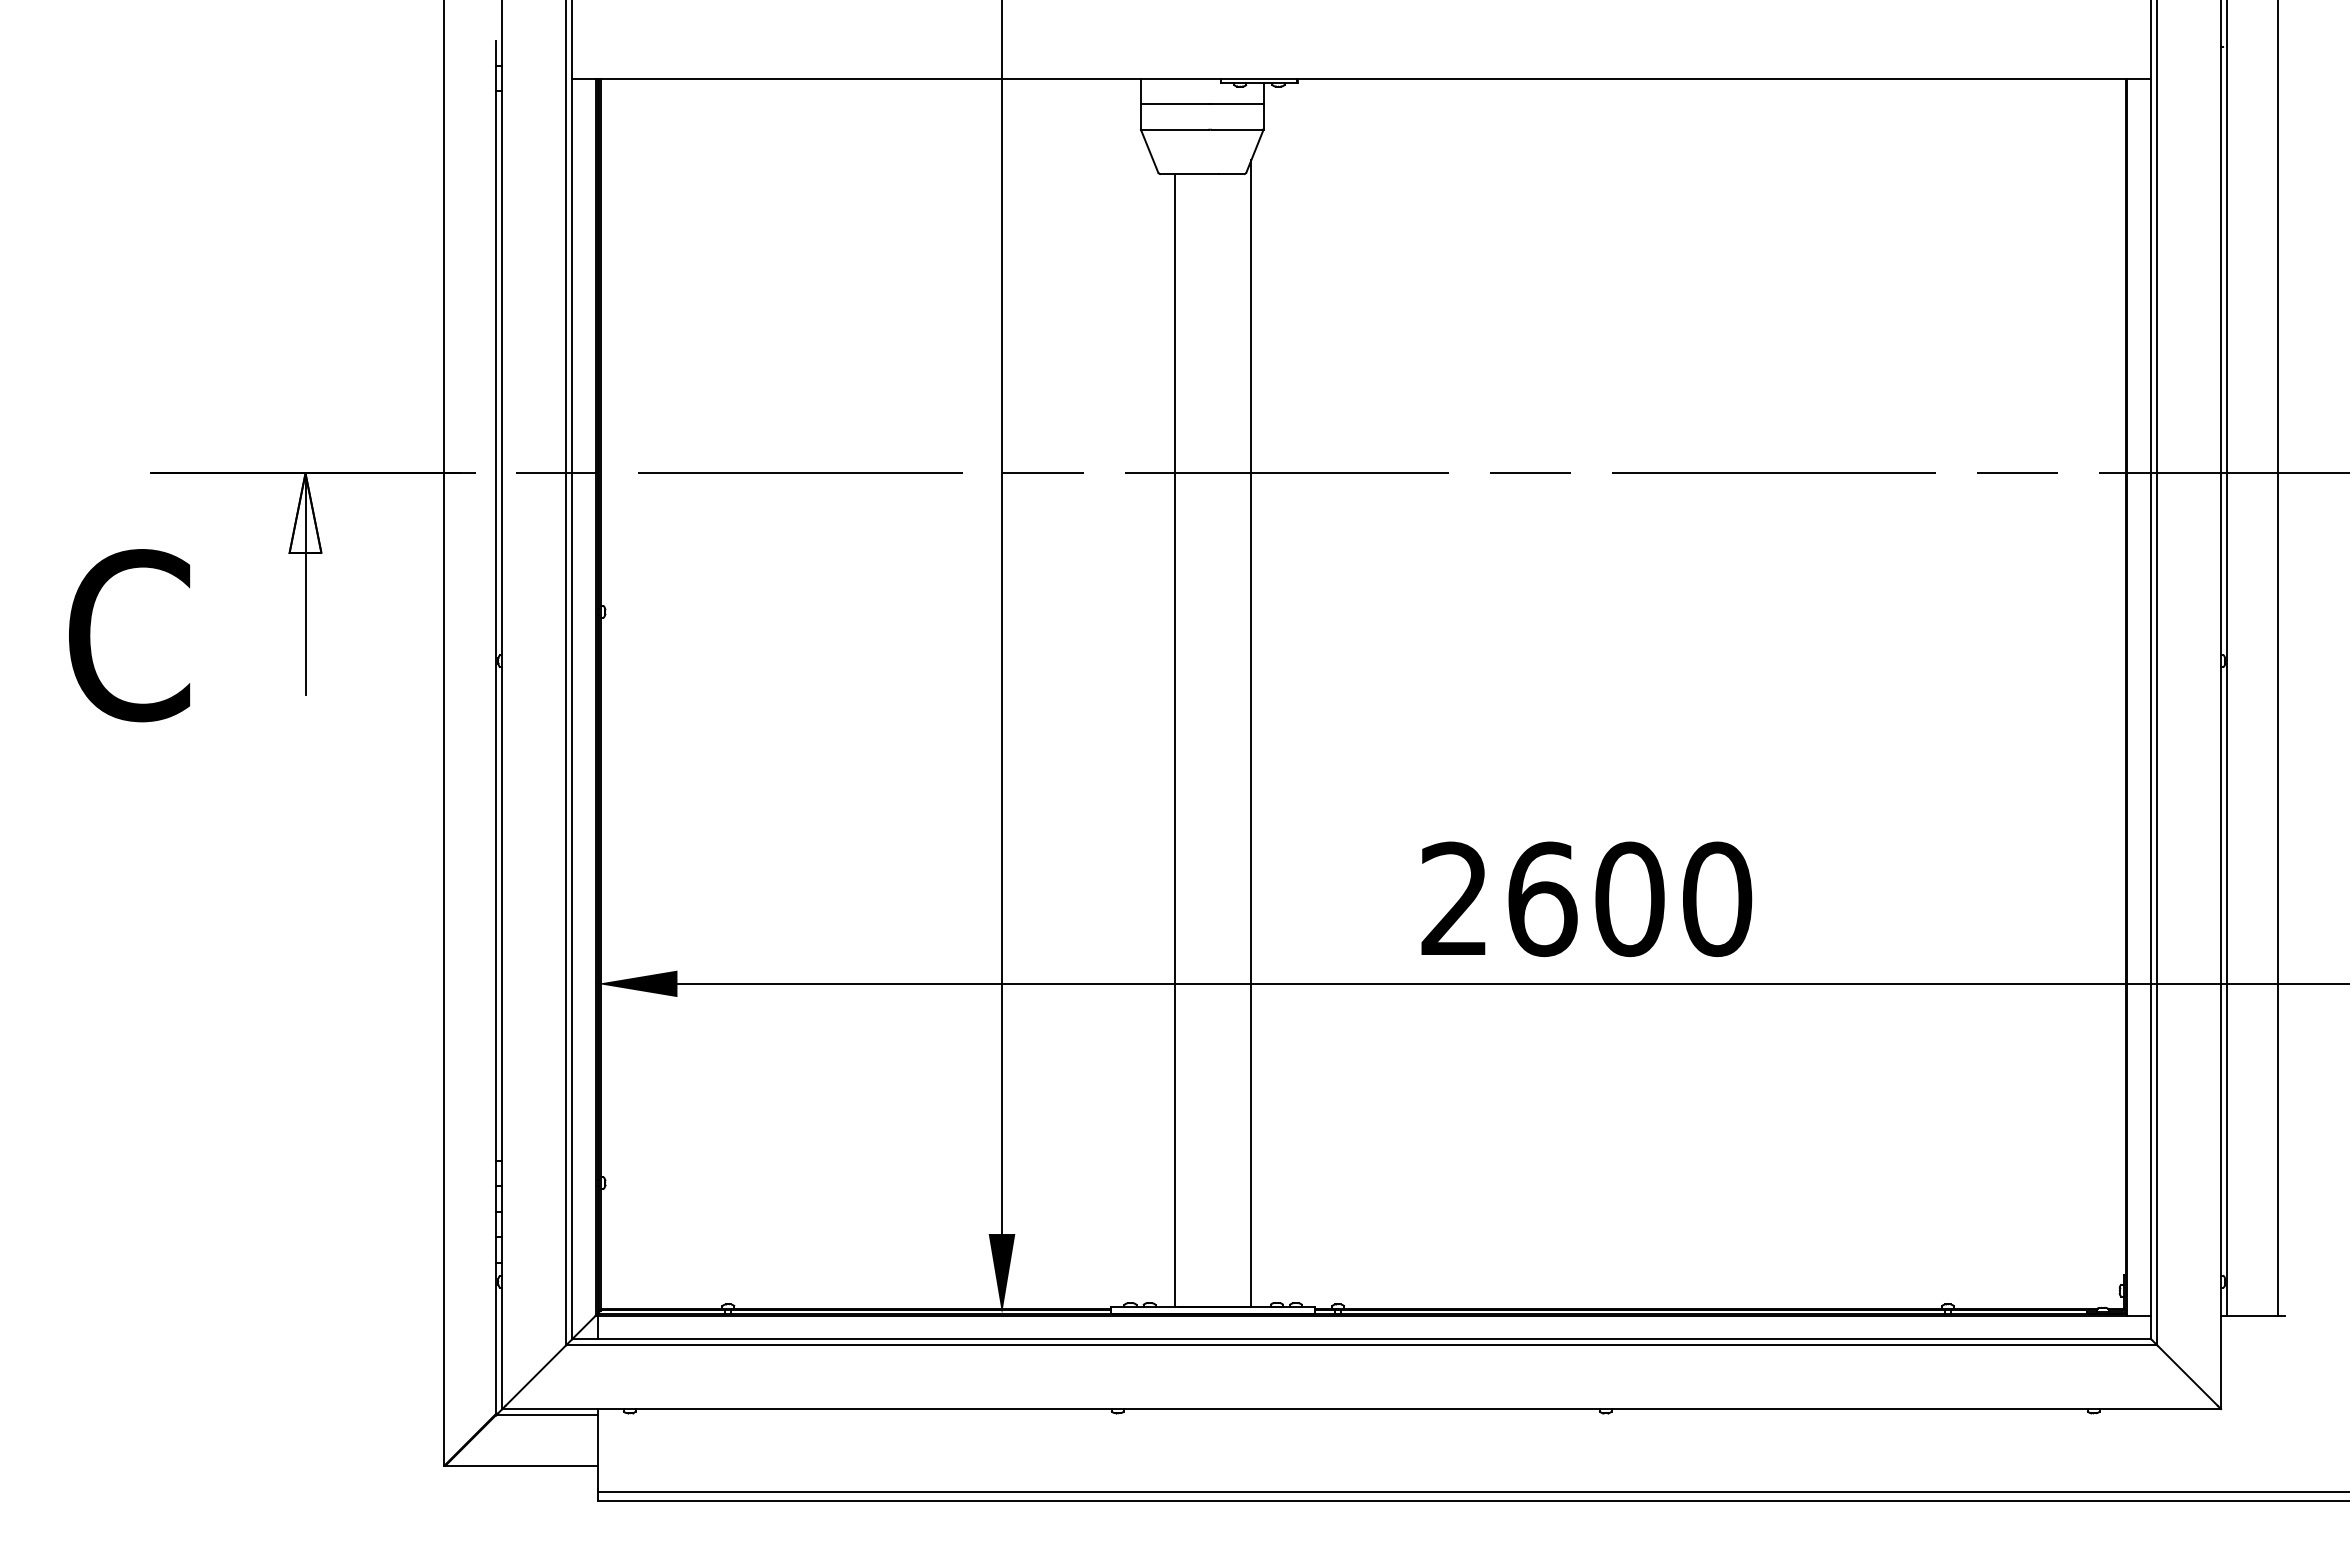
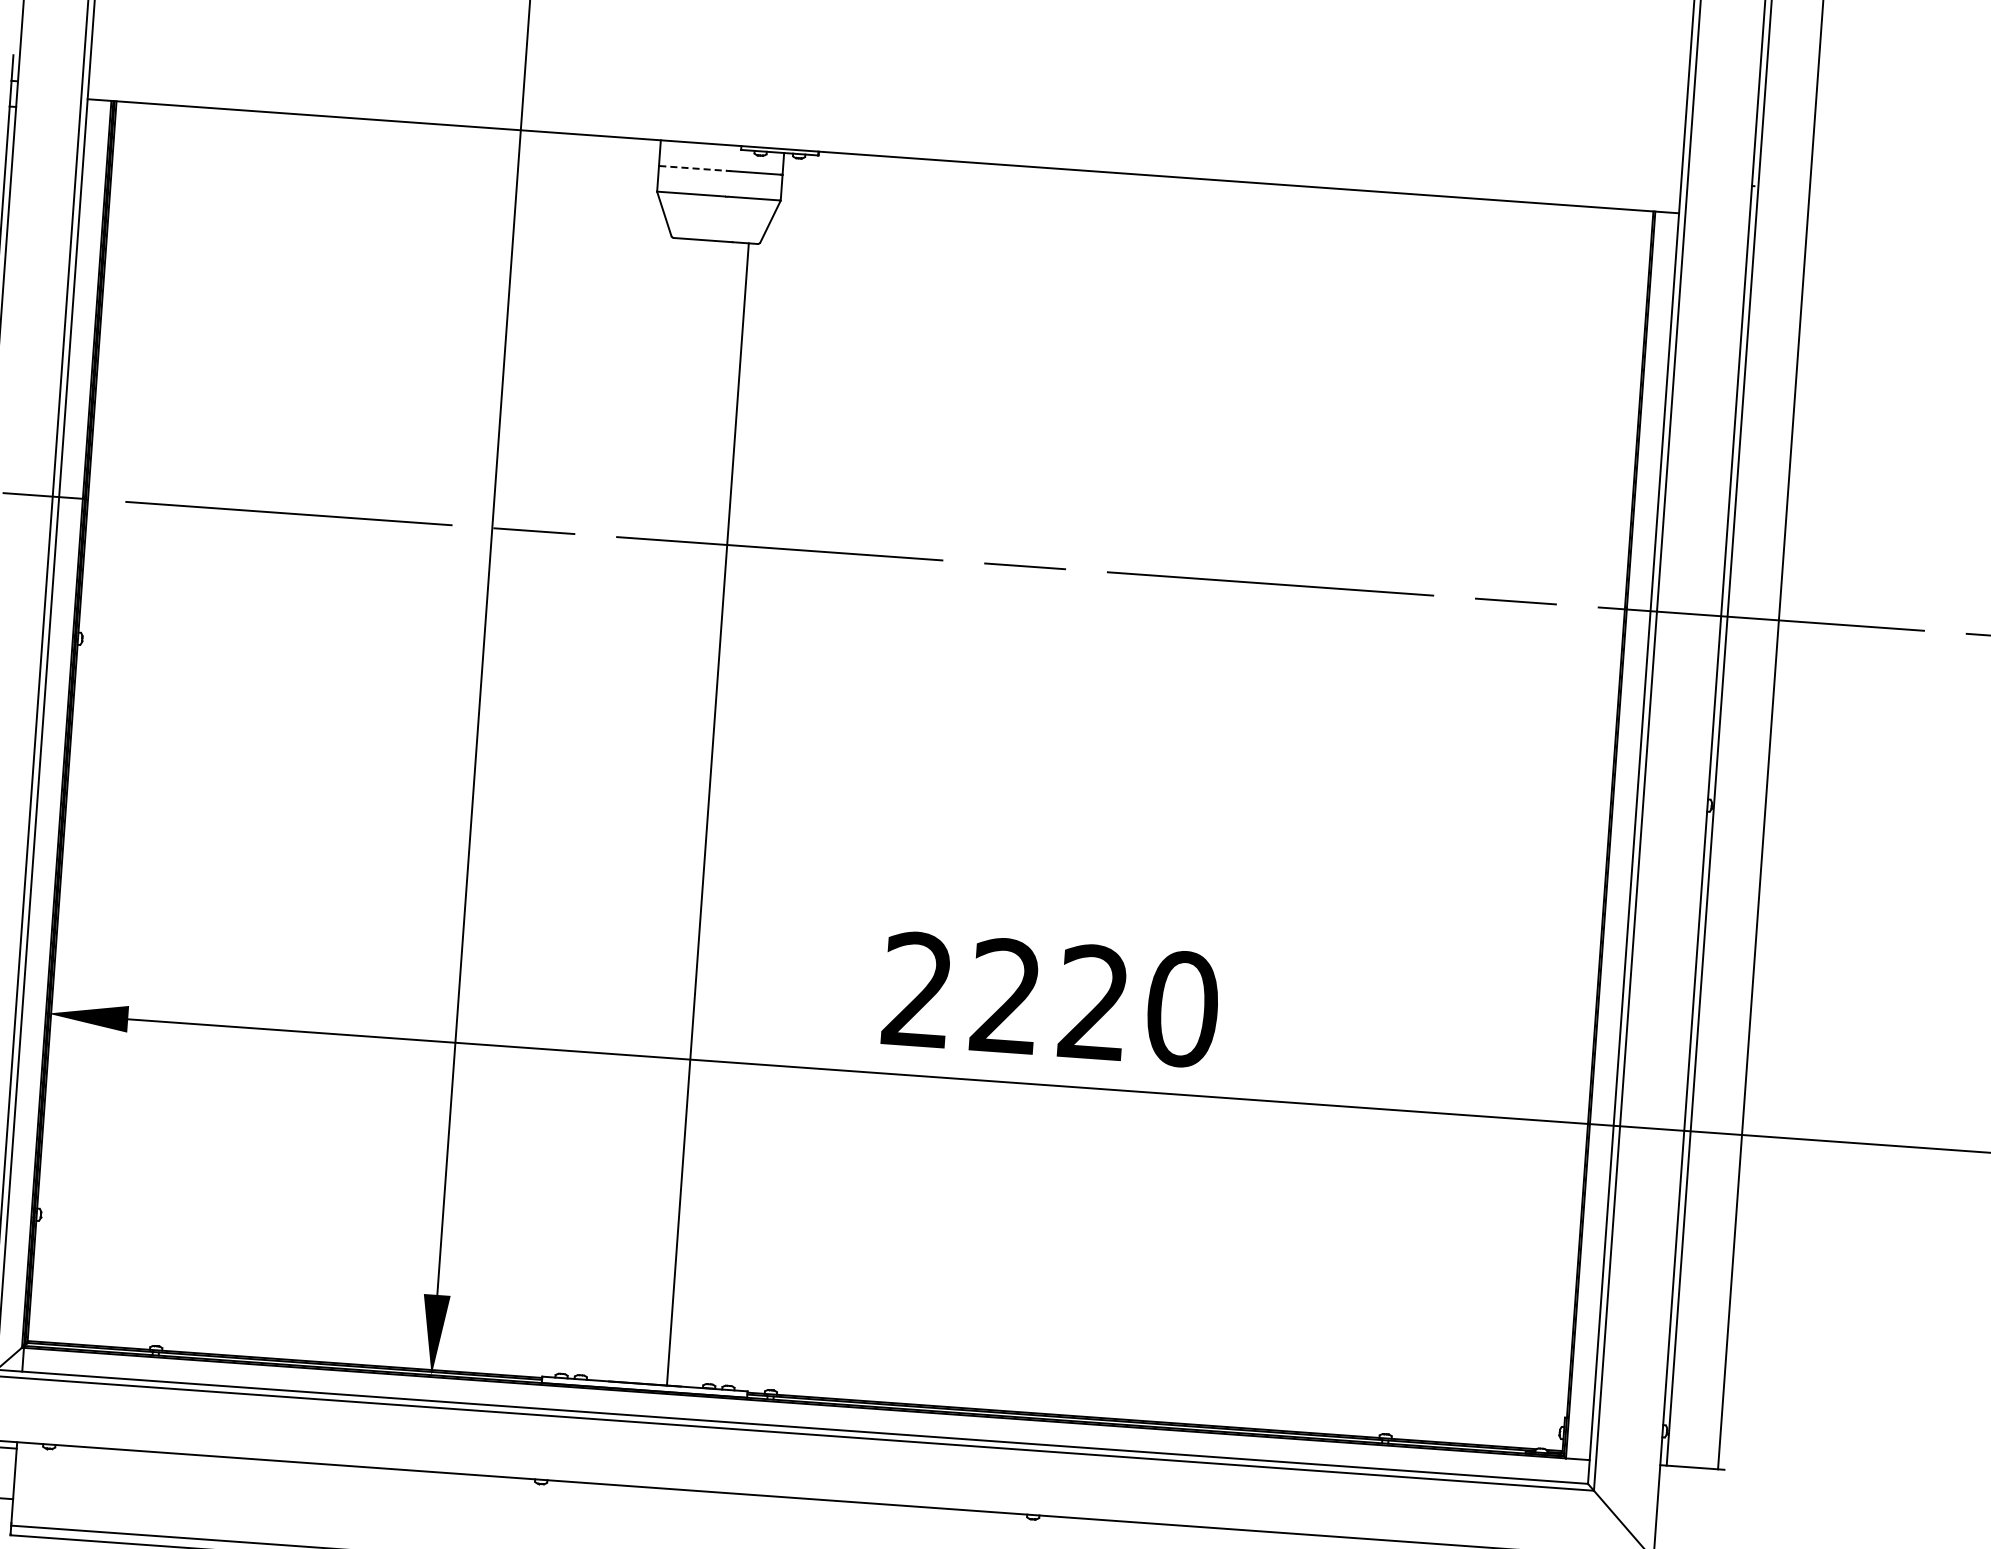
line: (1174, 104) -> (692, 168), solid -> dashed
line: (1251, 733) -> (724, 808), removed
line: (1175, 740) -> (708, 814), moved
text: (1586, 899) -> (1050, 999), 2600 -> 2220

